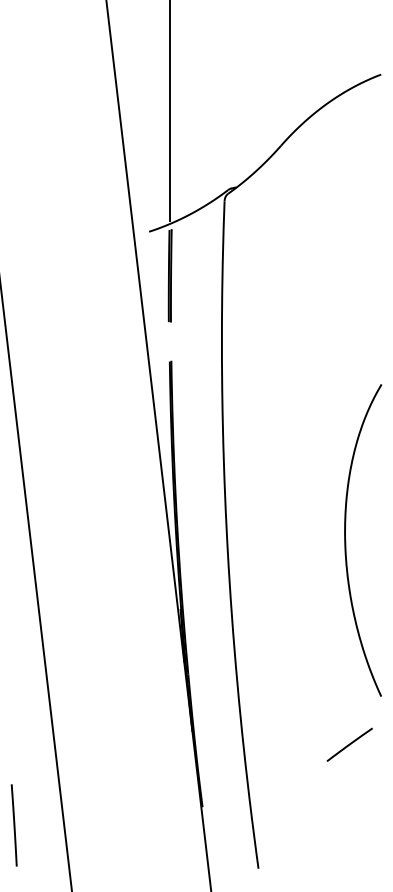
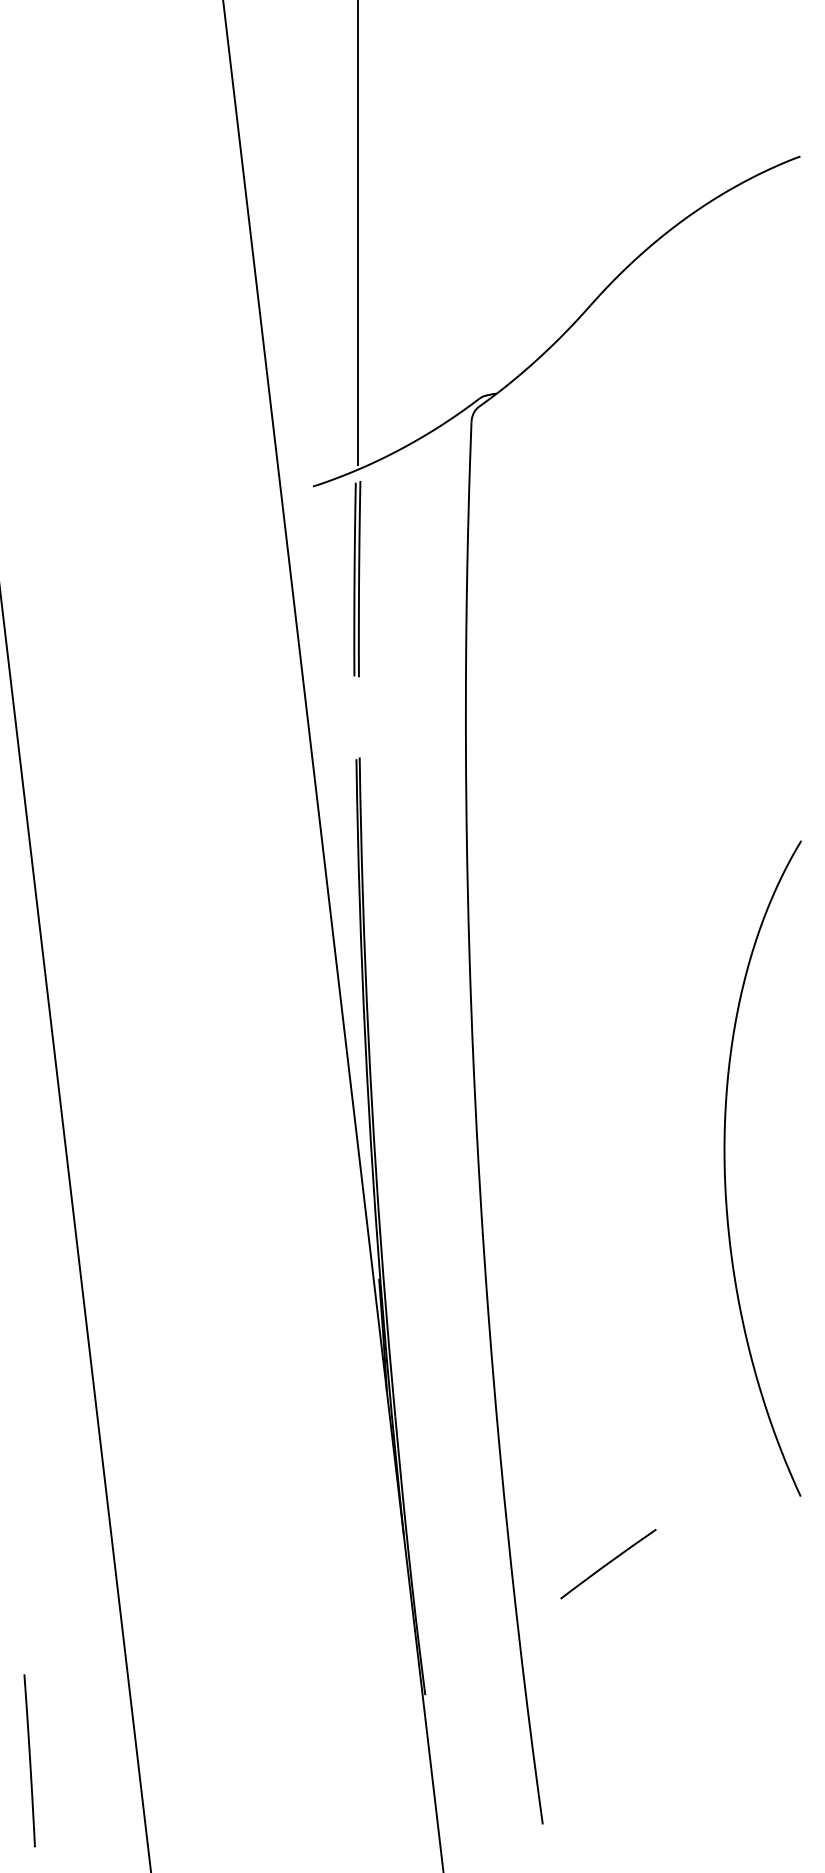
curve: (346, 540) -> (727, 1168), moved
line: (349, 744) -> (607, 1563), moved
line: (13, 825) -> (28, 1760), moved

